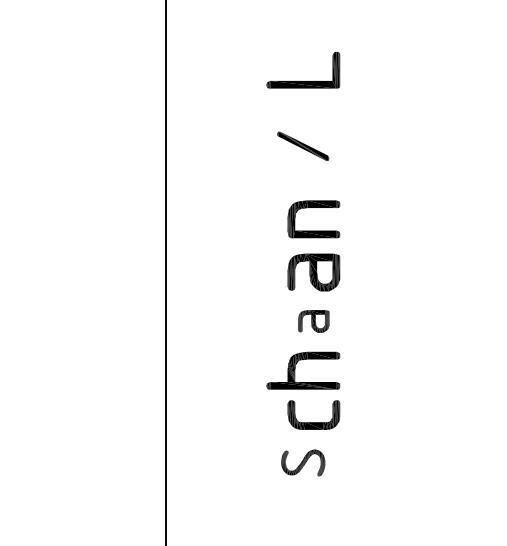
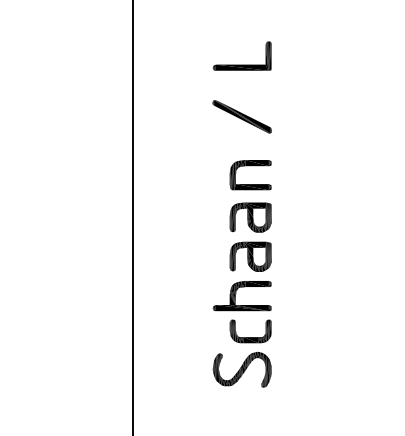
part: (302, 145) -> (241, 116), size x1.43
part: (313, 321) -> (250, 256), size x1.67
part: (302, 462) -> (241, 369), size x1.67

